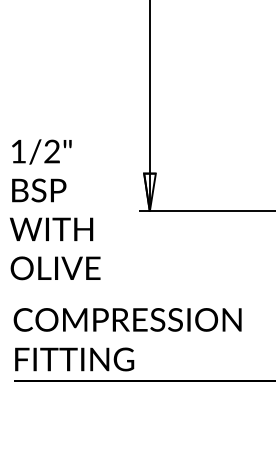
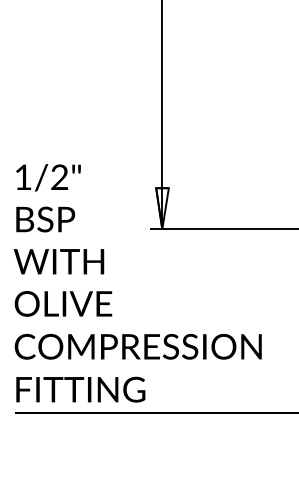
text: (55, 209) -> (63, 240), moved

